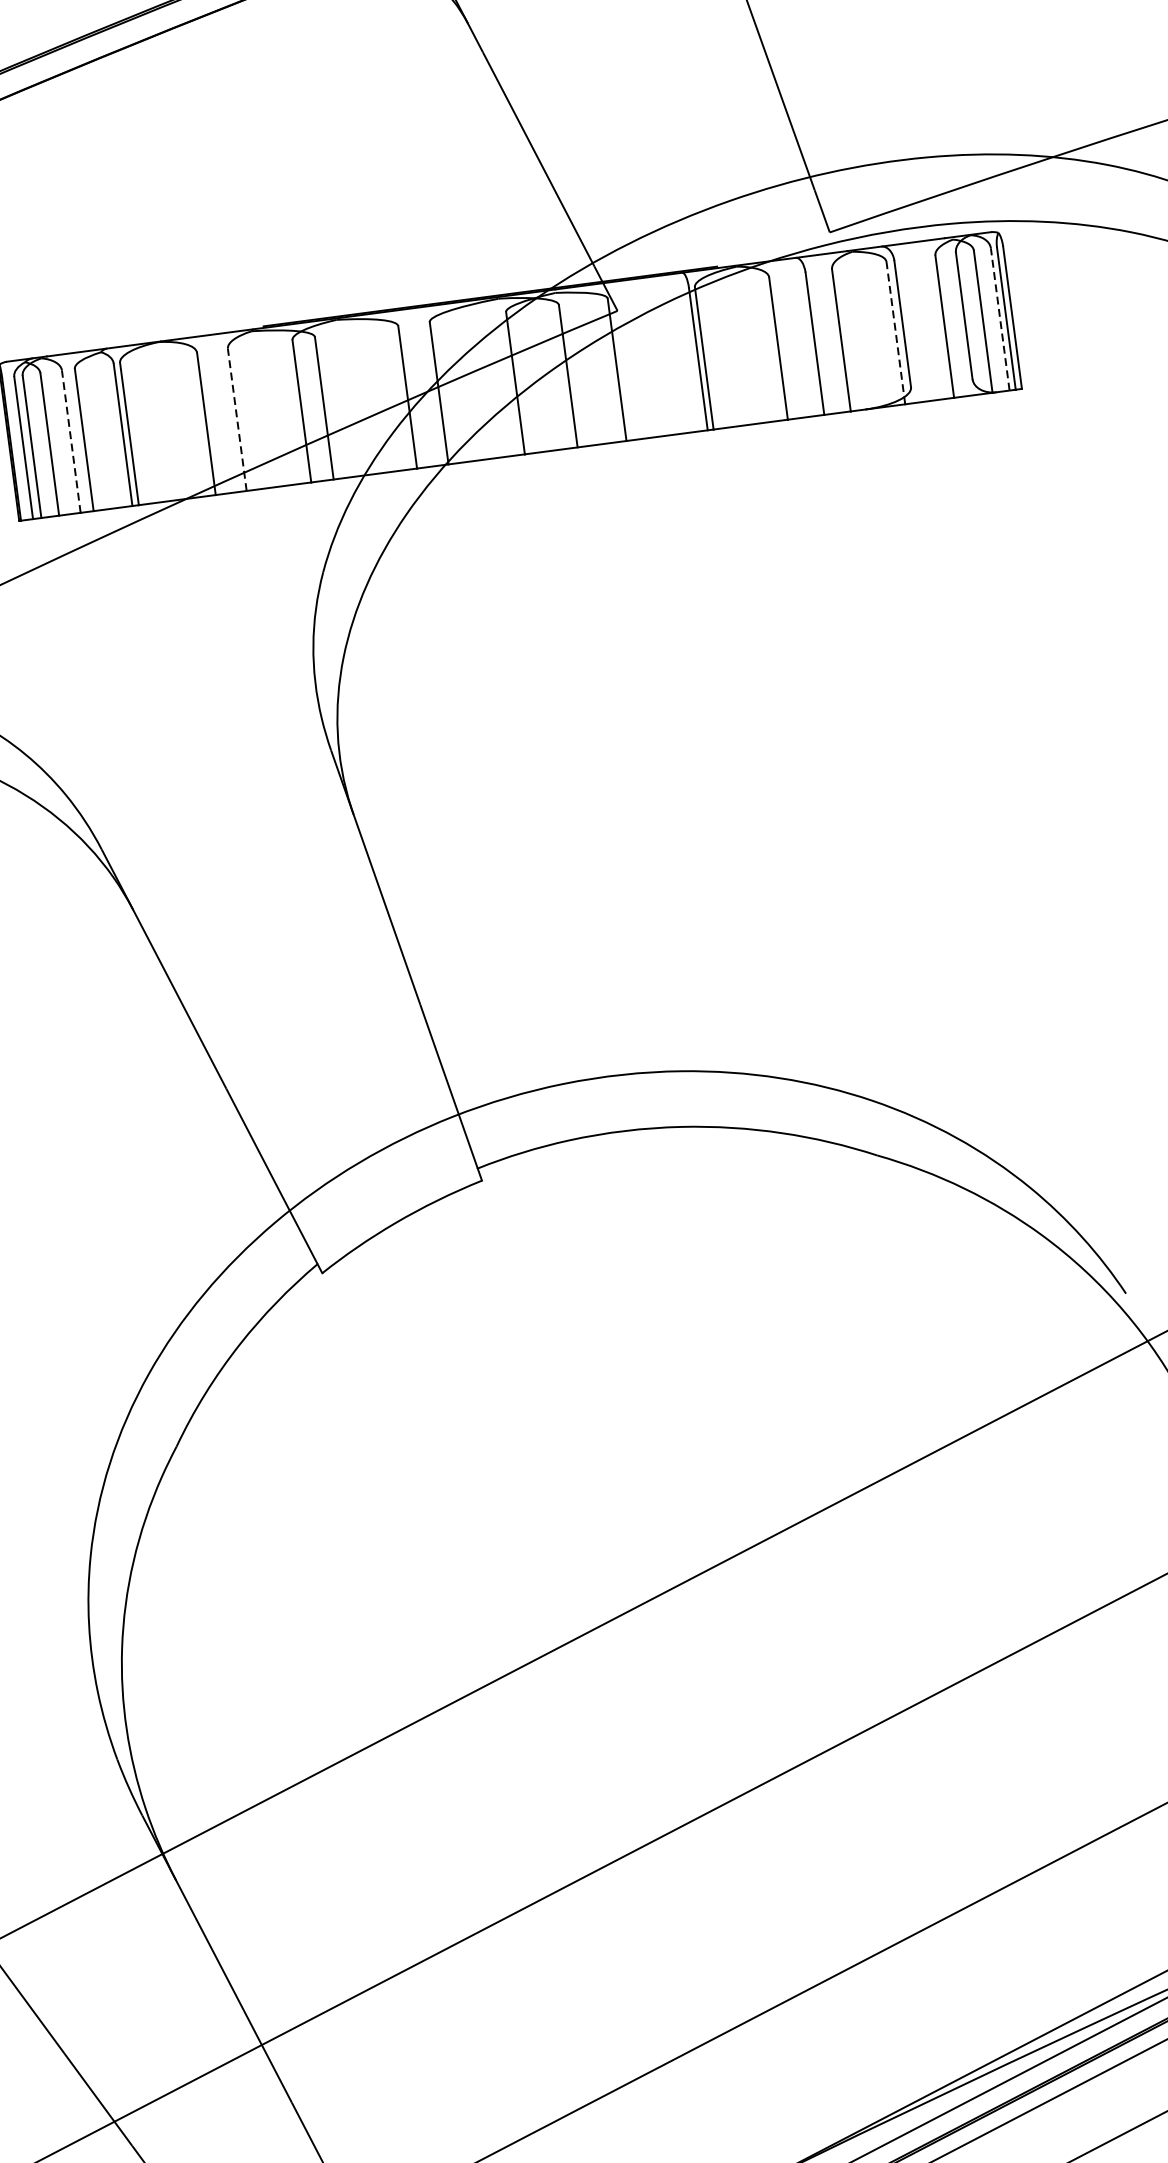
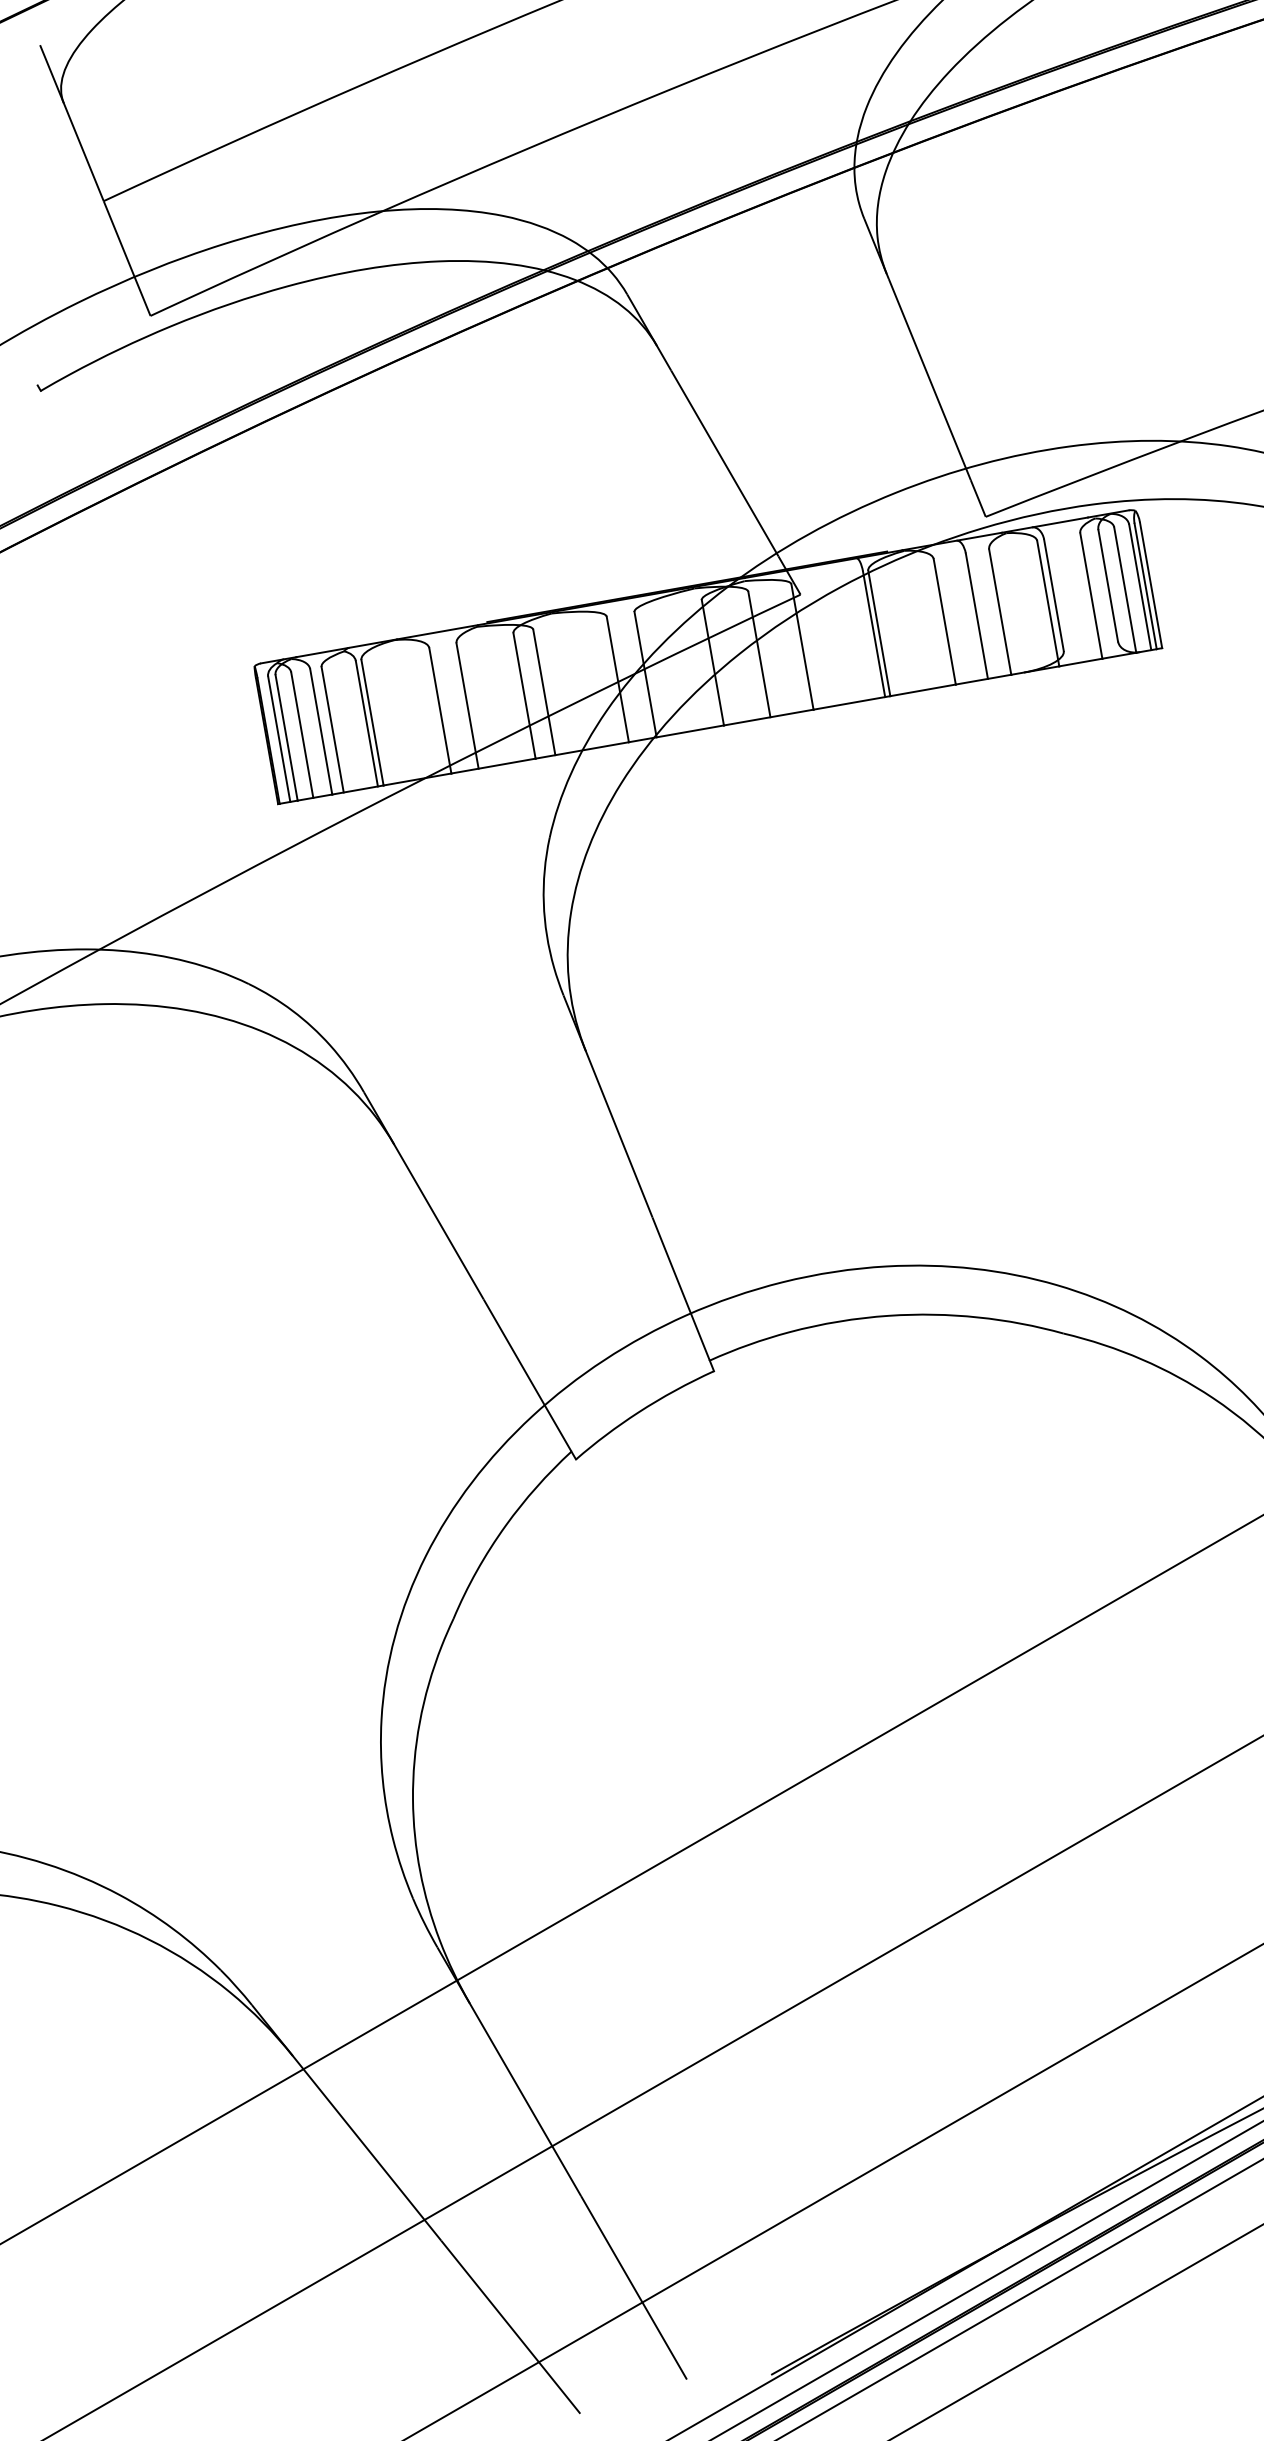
line: (1000, 319) -> (1140, 587), dashed -> solid
line: (896, 333) -> (1048, 603), dashed -> solid
line: (237, 420) -> (467, 706), dashed -> solid
line: (71, 441) -> (321, 731), dashed -> solid

